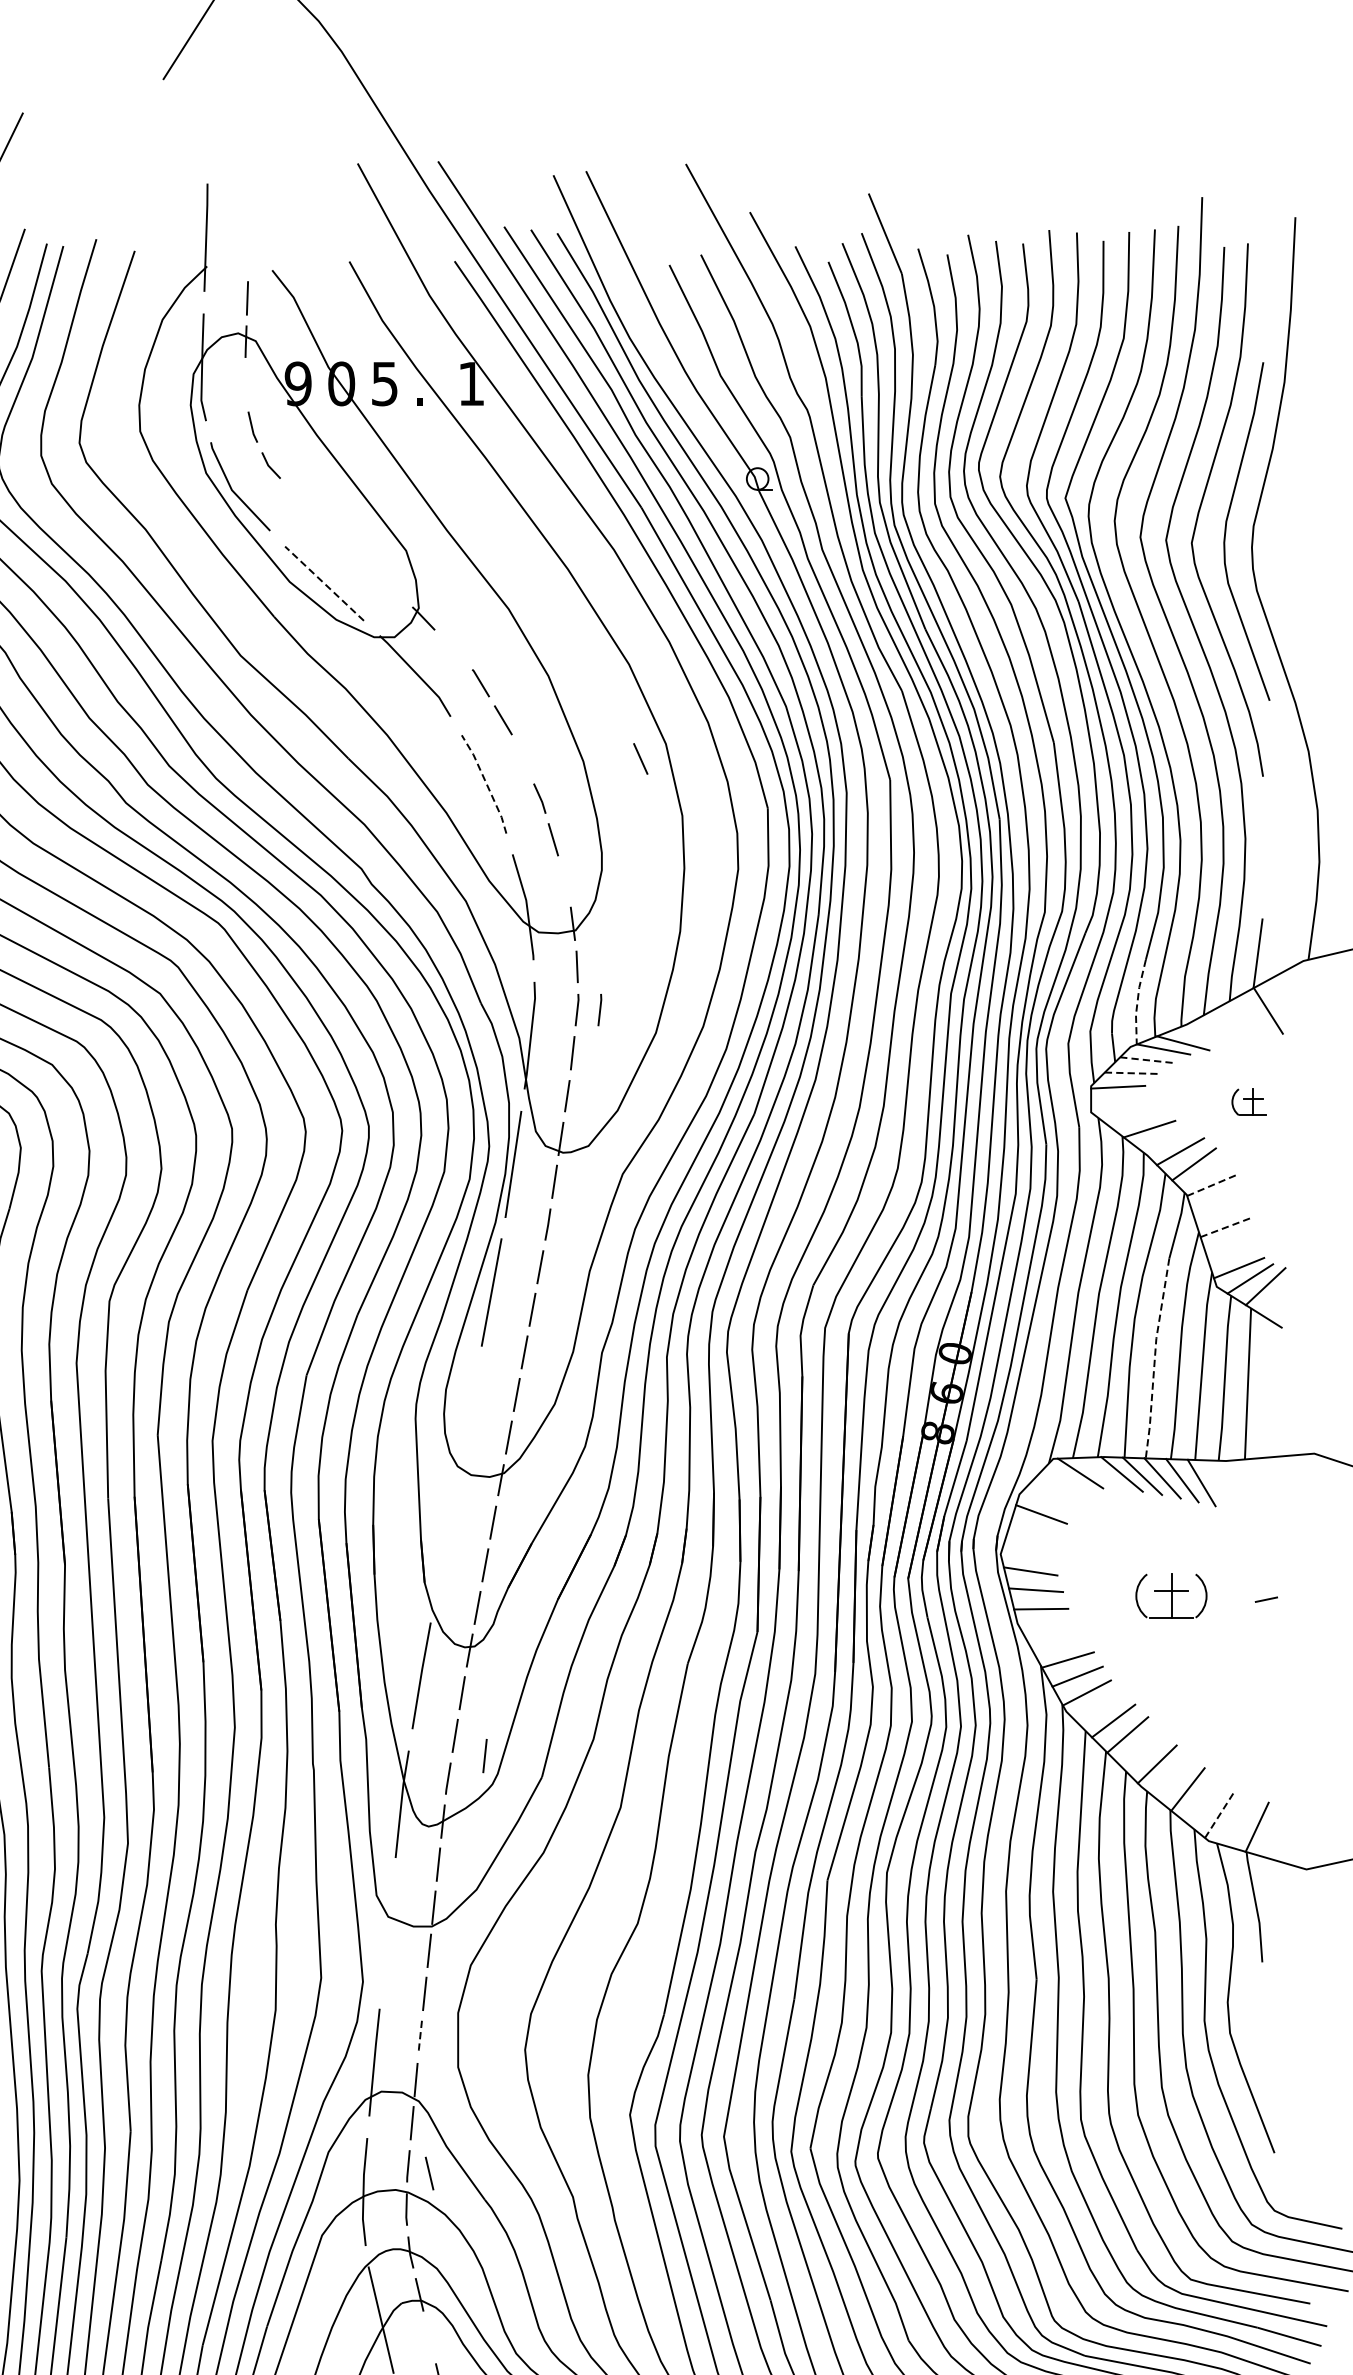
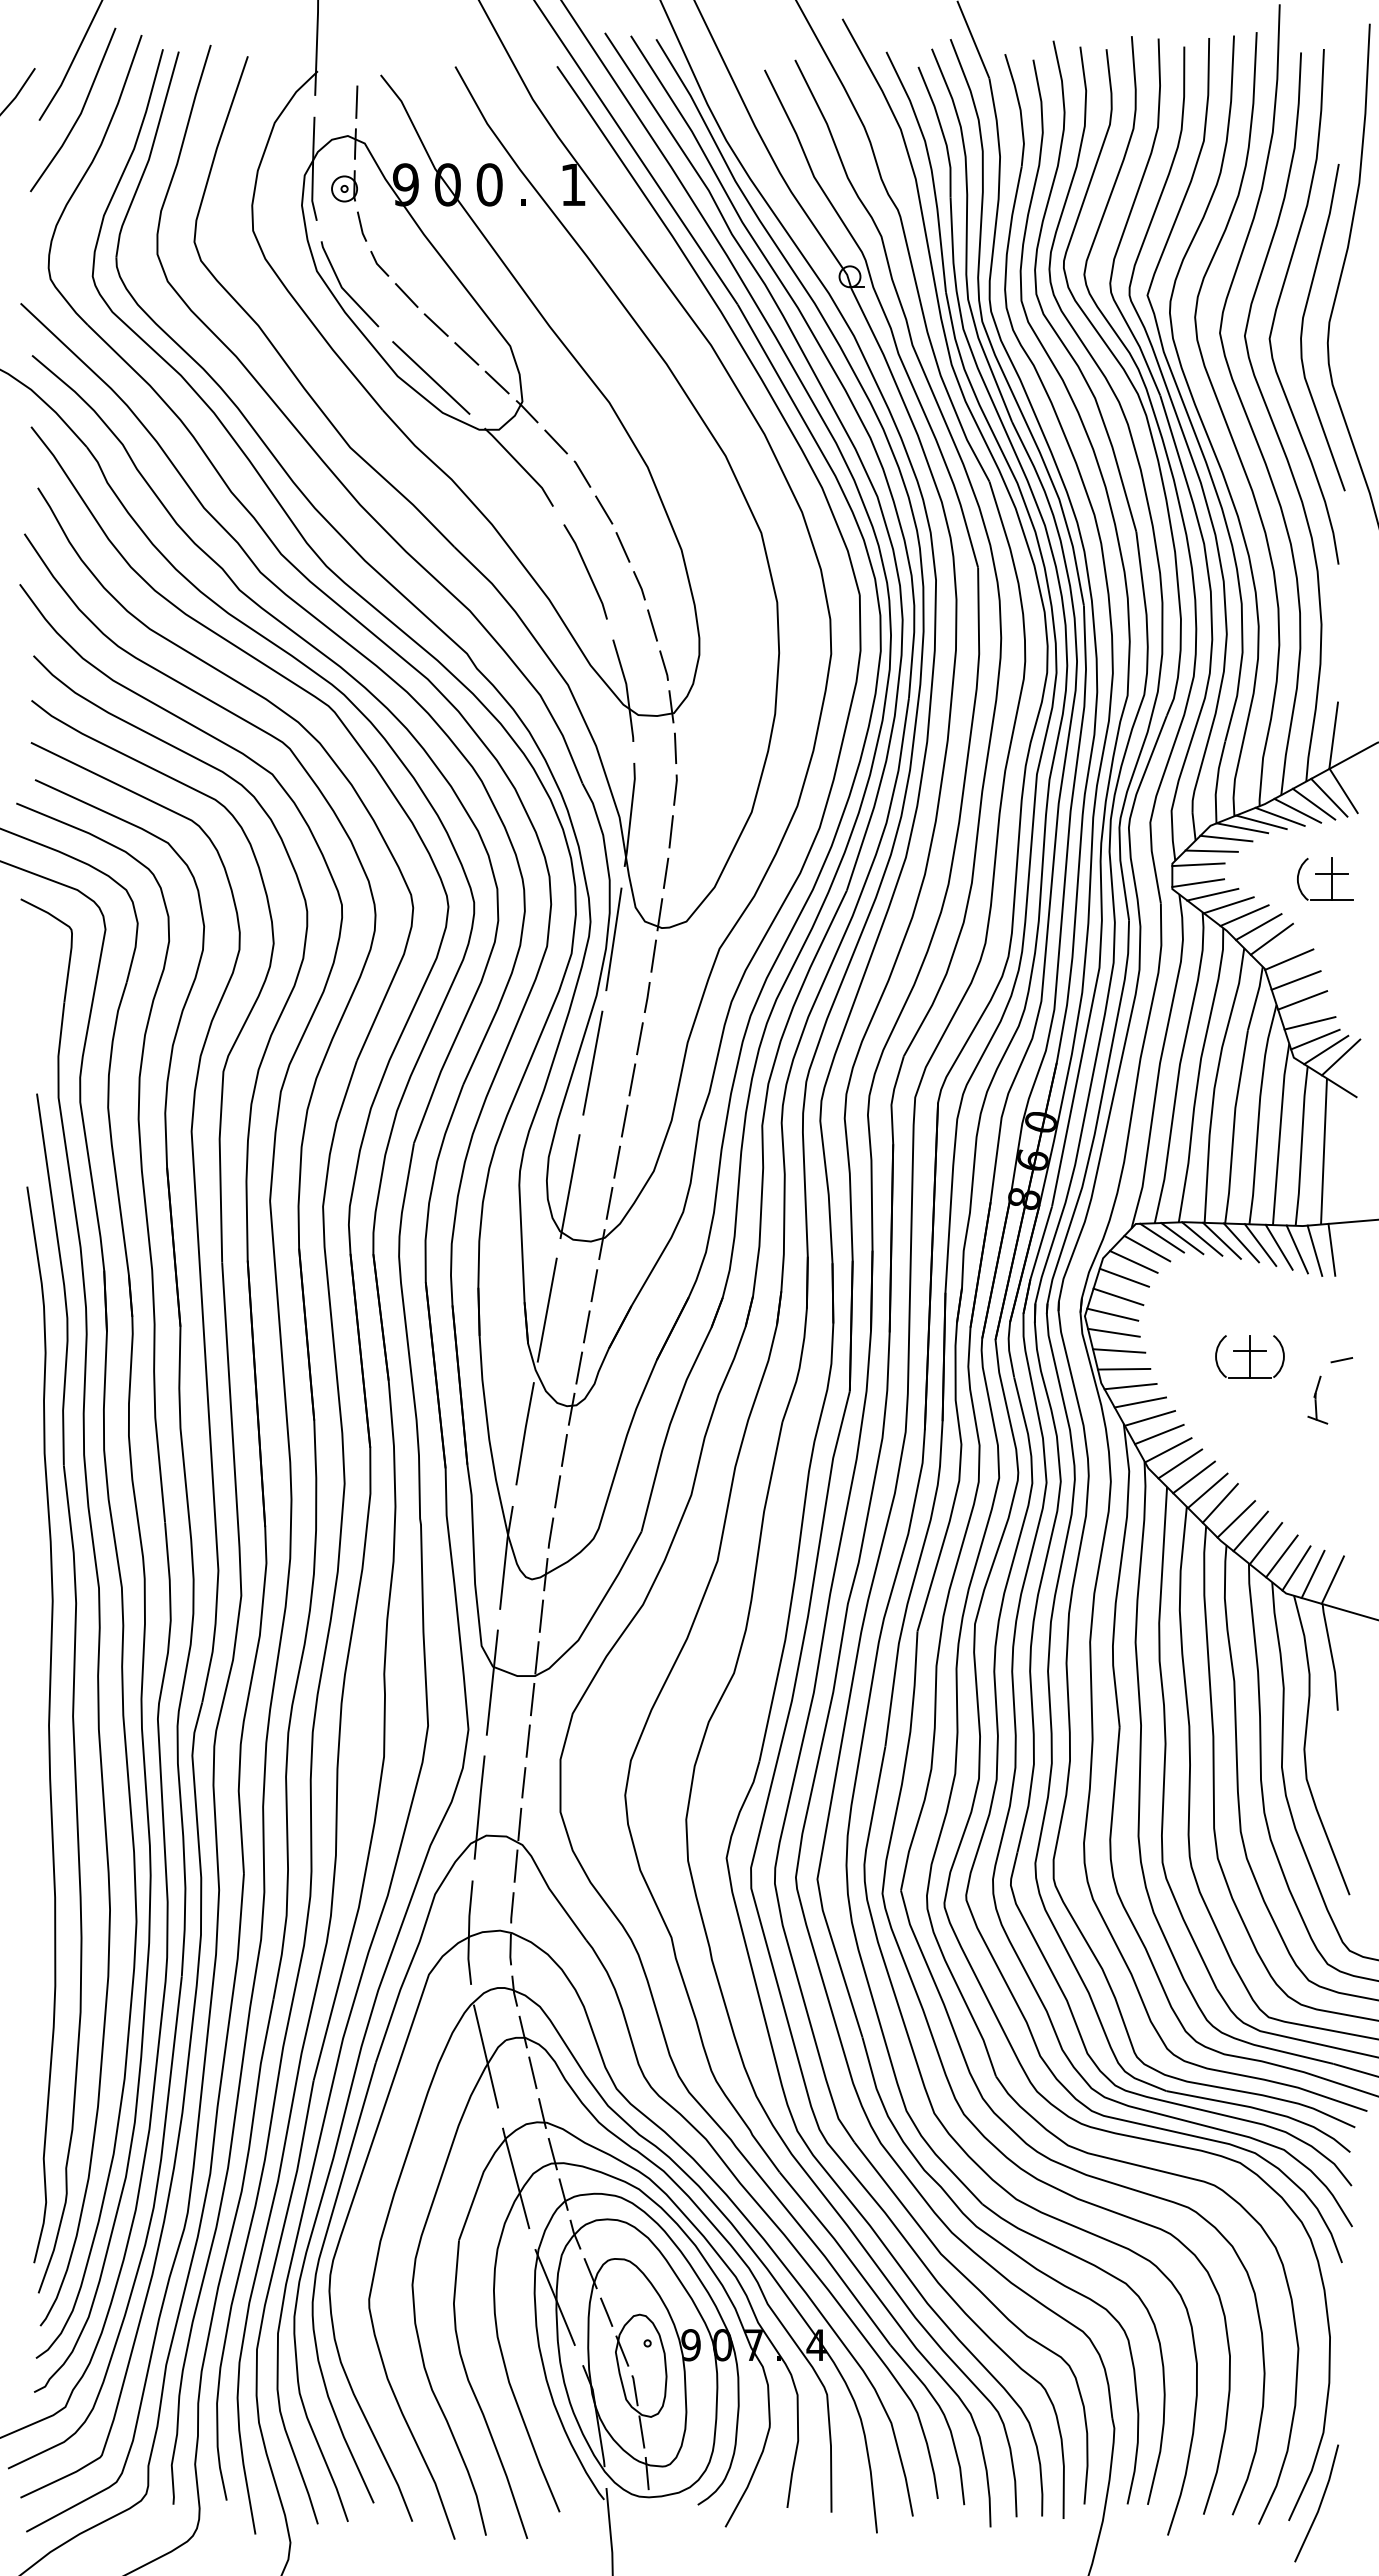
text: (384, 383) -> (489, 184), 5 -> 0
part: (234, 385) -> (344, 186), added
line: (298, 498) -> (406, 295), added
line: (328, 528) -> (435, 324), added
line: (360, 558) -> (466, 353), added
line: (323, 583) -> (430, 377), dashed -> solid
line: (391, 588) -> (496, 382), added
line: (453, 649) -> (555, 441), added
line: (640, 759) -> (622, 547), moved
line: (486, 783) -> (587, 571), dashed -> solid
line: (564, 881) -> (663, 665), added
line: (1137, 1002) -> (1217, 782), dashed -> solid
line: (599, 1009) -> (697, 789), removed
line: (1253, 1017) -> (1329, 797), added
line: (1237, 1023) -> (1313, 803), added
line: (1220, 1031) -> (1297, 810), added
line: (1201, 1037) -> (1279, 816), added
line: (1147, 1060) -> (1226, 838), dashed -> solid
line: (1132, 1073) -> (1212, 851), dashed -> solid
part: (1249, 1101) -> (1325, 878), size x1.67
line: (1118, 1105) -> (1198, 882), added
line: (1132, 1118) -> (1212, 894), added
line: (1165, 1139) -> (1244, 915), added
line: (1212, 1185) -> (1289, 959), dashed -> solid
line: (1218, 1206) -> (1295, 980), added
line: (1226, 1227) -> (1303, 1000), dashed -> solid
line: (1233, 1251) -> (1309, 1023), added
line: (1154, 1358) -> (1233, 1126), dashed -> solid
line: (467, 1420) -> (569, 1186), added
line: (1101, 1473) -> (1182, 1238), added
line: (1065, 1484) -> (1147, 1248), added
line: (1219, 1485) -> (1296, 1249), added
line: (1255, 1485) -> (1331, 1249), added
line: (1238, 1486) -> (1314, 1250), added
line: (1050, 1497) -> (1133, 1261), added
line: (1035, 1533) -> (1118, 1296), added
line: (443, 1547) -> (546, 1309), added
line: (1029, 1552) -> (1112, 1314), added
line: (1047, 1626) -> (1130, 1386), added
part: (1241, 1640) -> (1317, 1399), added
line: (1058, 1643) -> (1140, 1402), added
line: (1099, 1706) -> (1180, 1463), added
line: (1139, 1748) -> (1219, 1503), added
line: (484, 1755) -> (585, 1510), removed
line: (1171, 1776) -> (1250, 1531), added
line: (1204, 1802) -> (1281, 1556), added
line: (1219, 1815) -> (1296, 1568), dashed -> solid
line: (1236, 1821) -> (1312, 1574), added
line: (386, 1933) -> (491, 1682), added
line: (419, 2037) -> (523, 1783), dashed -> solid
line: (429, 2173) -> (532, 2072), moved

